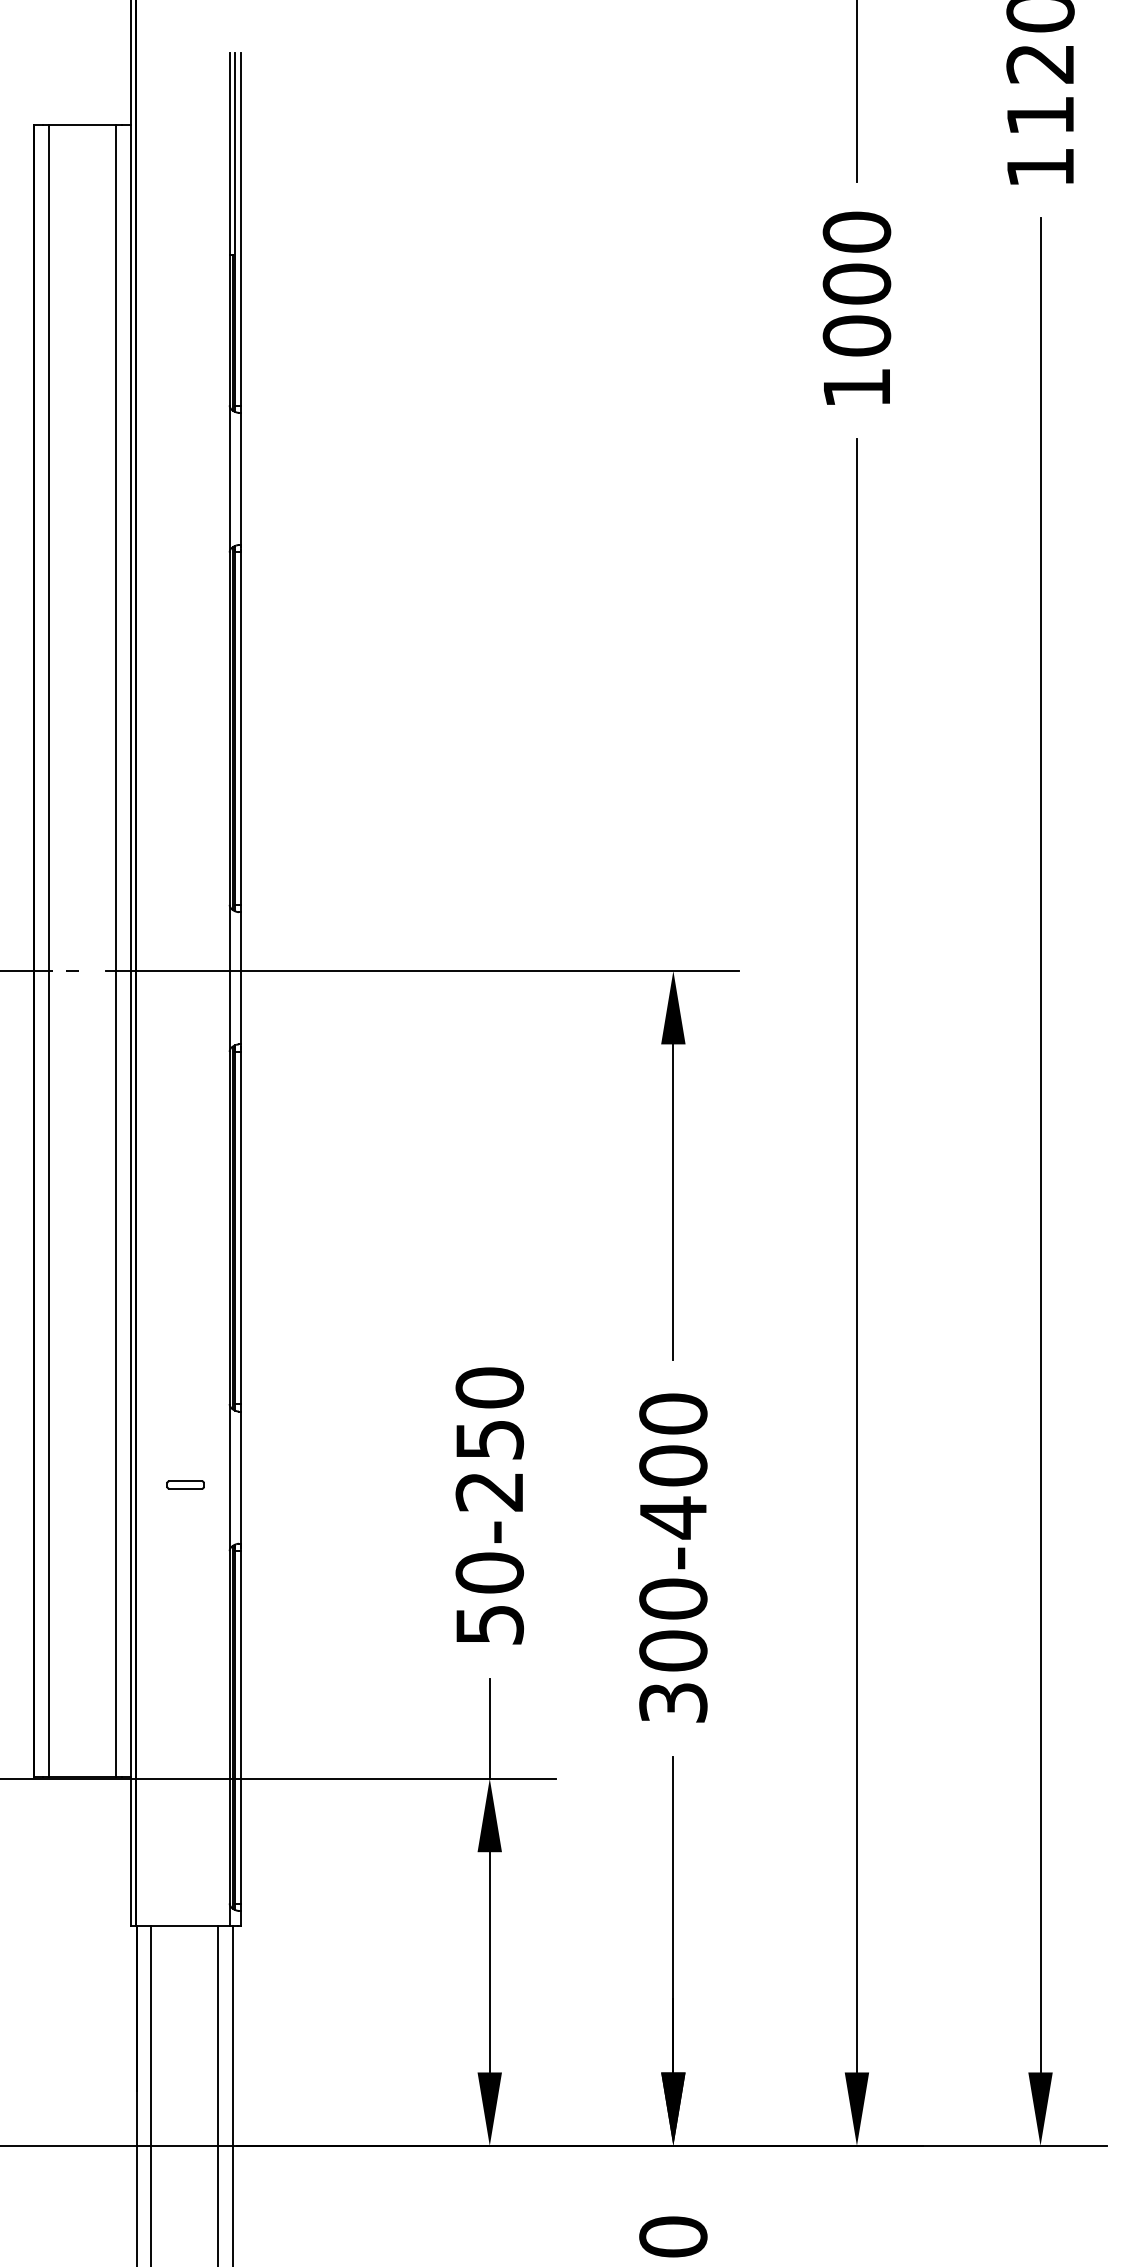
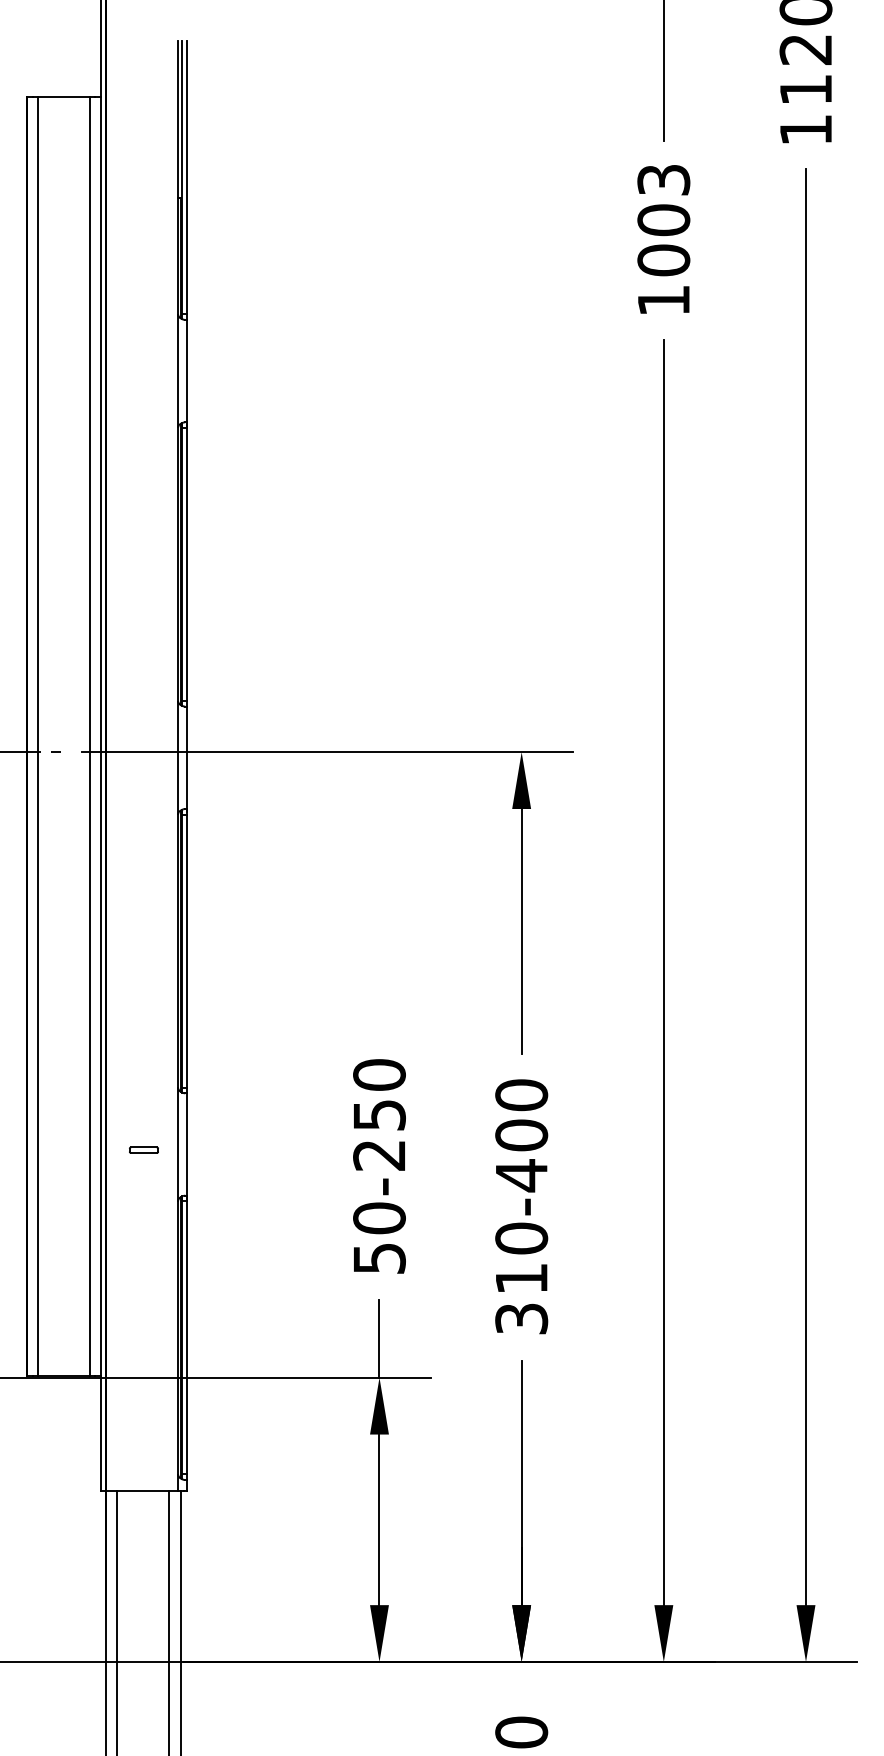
text: (856, 231) -> (663, 179), 1000 -> 1003
text: (673, 1650) -> (521, 1278), 300-400 -> 310-400

